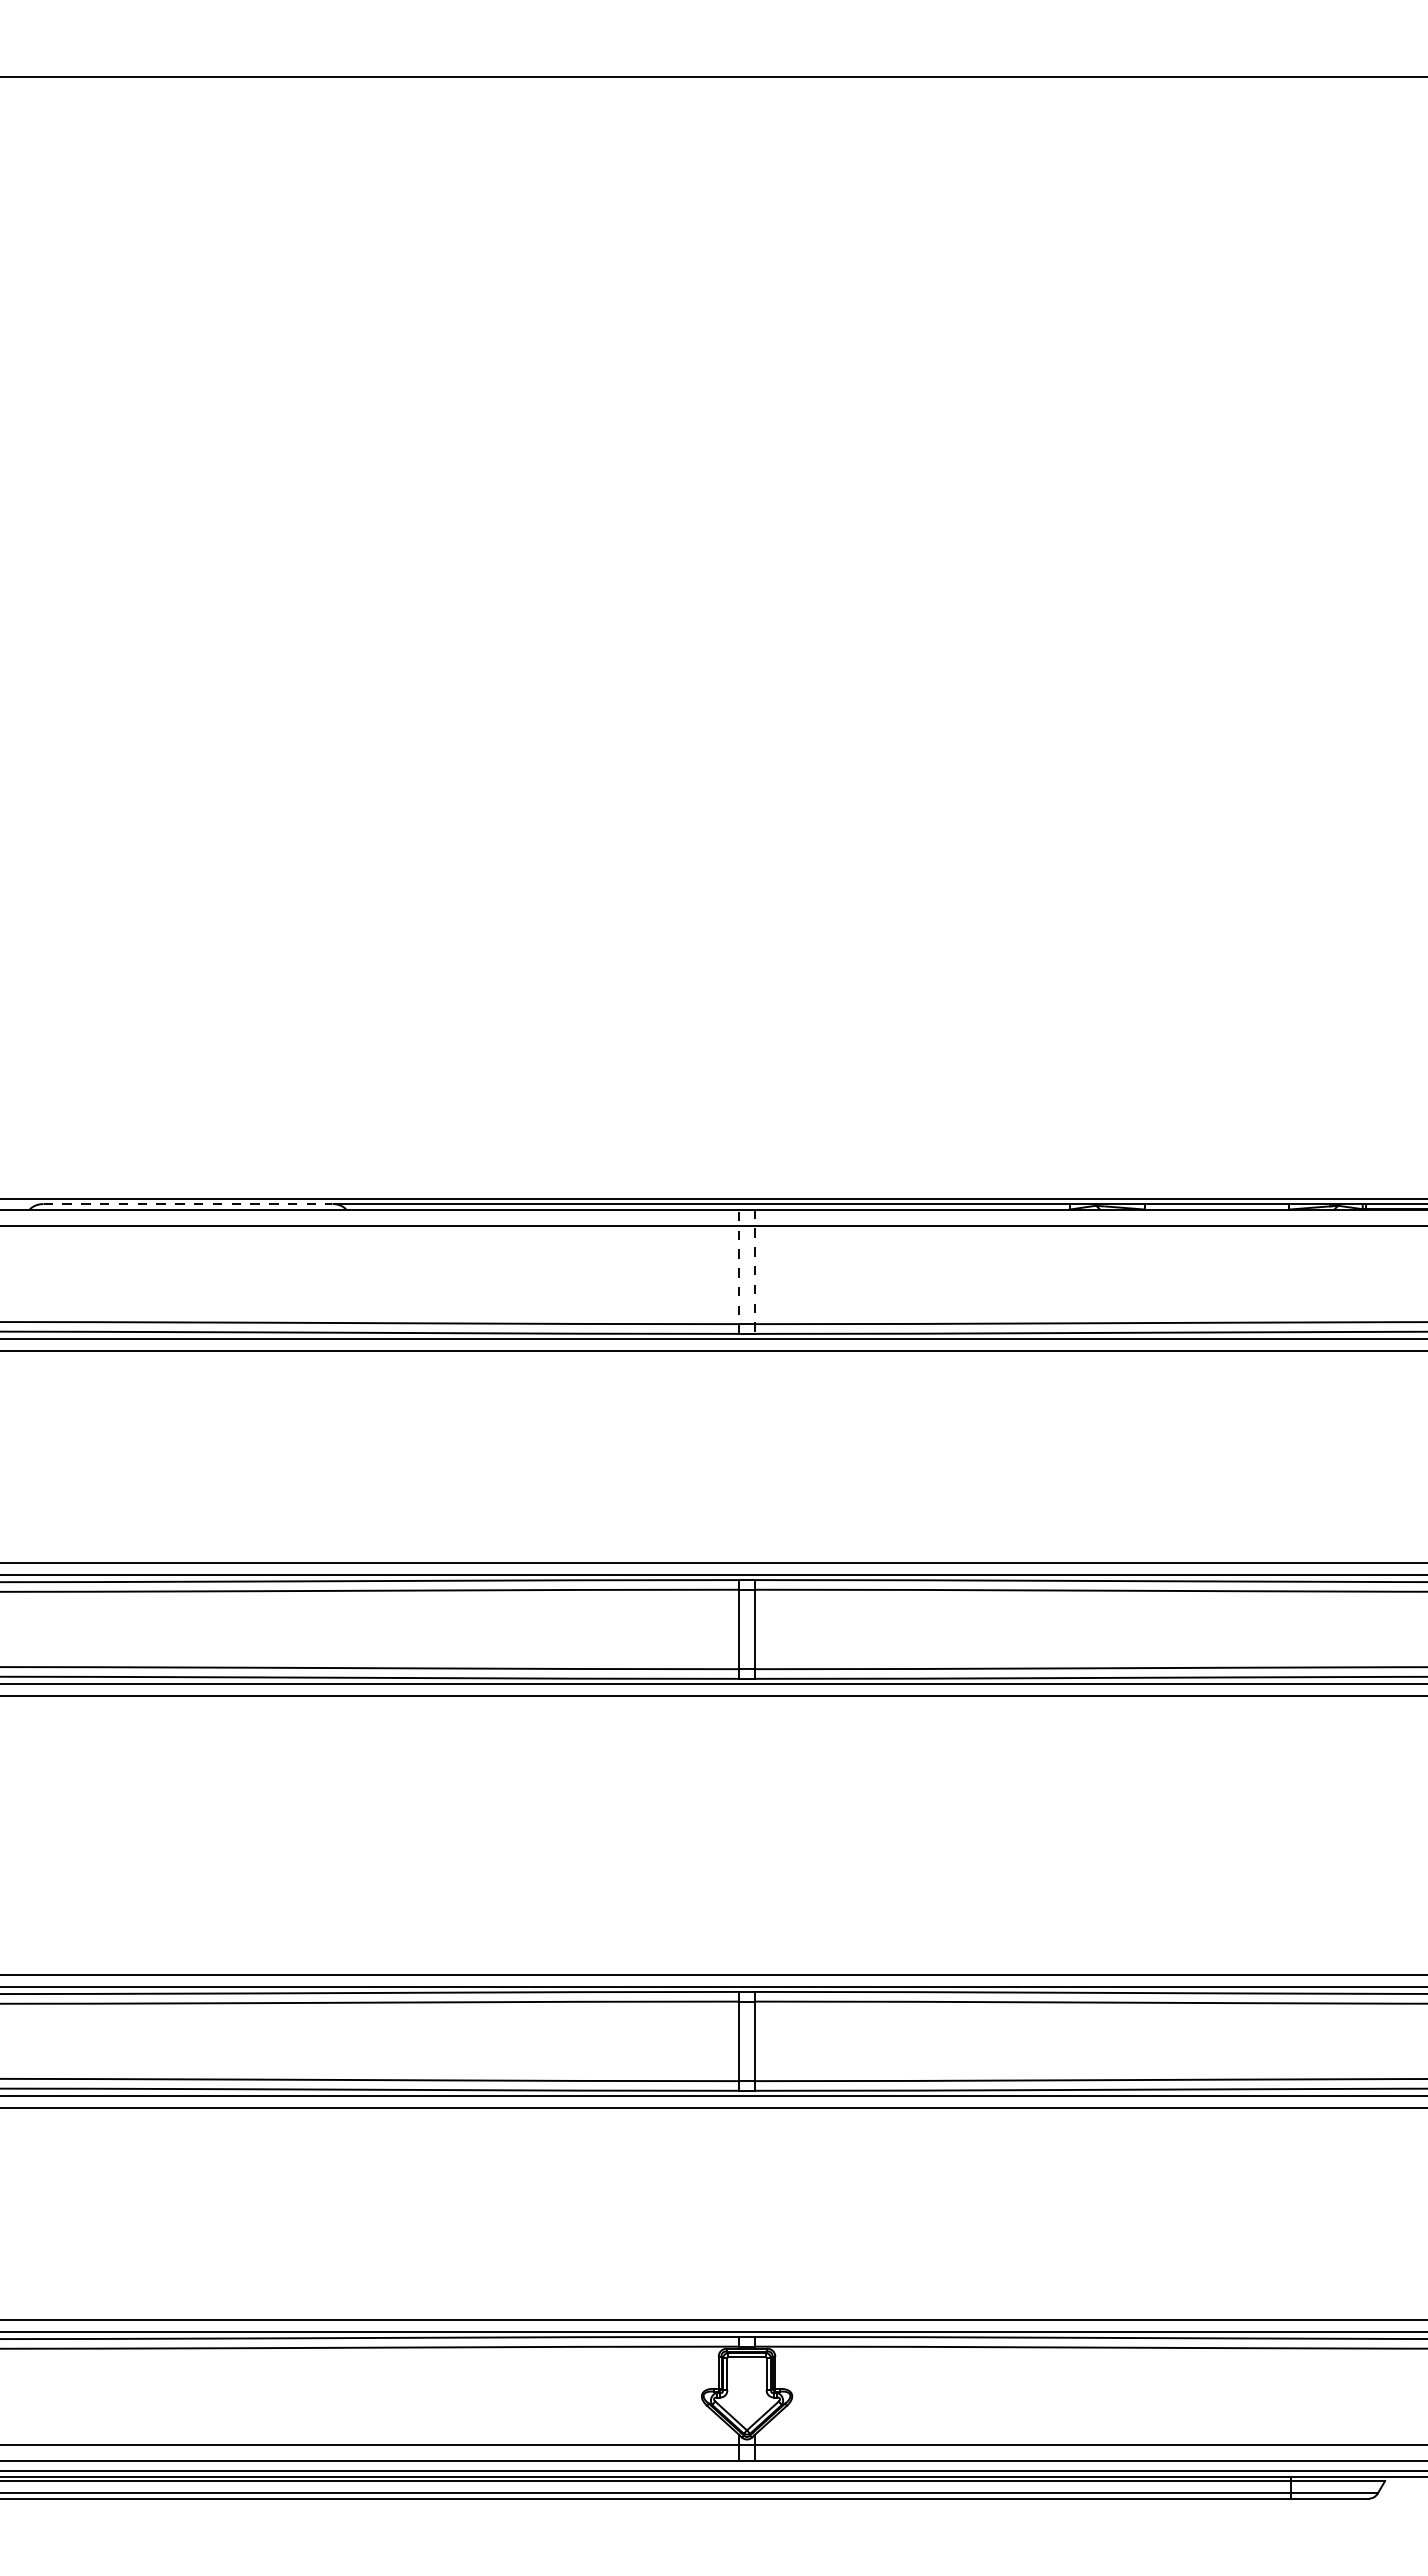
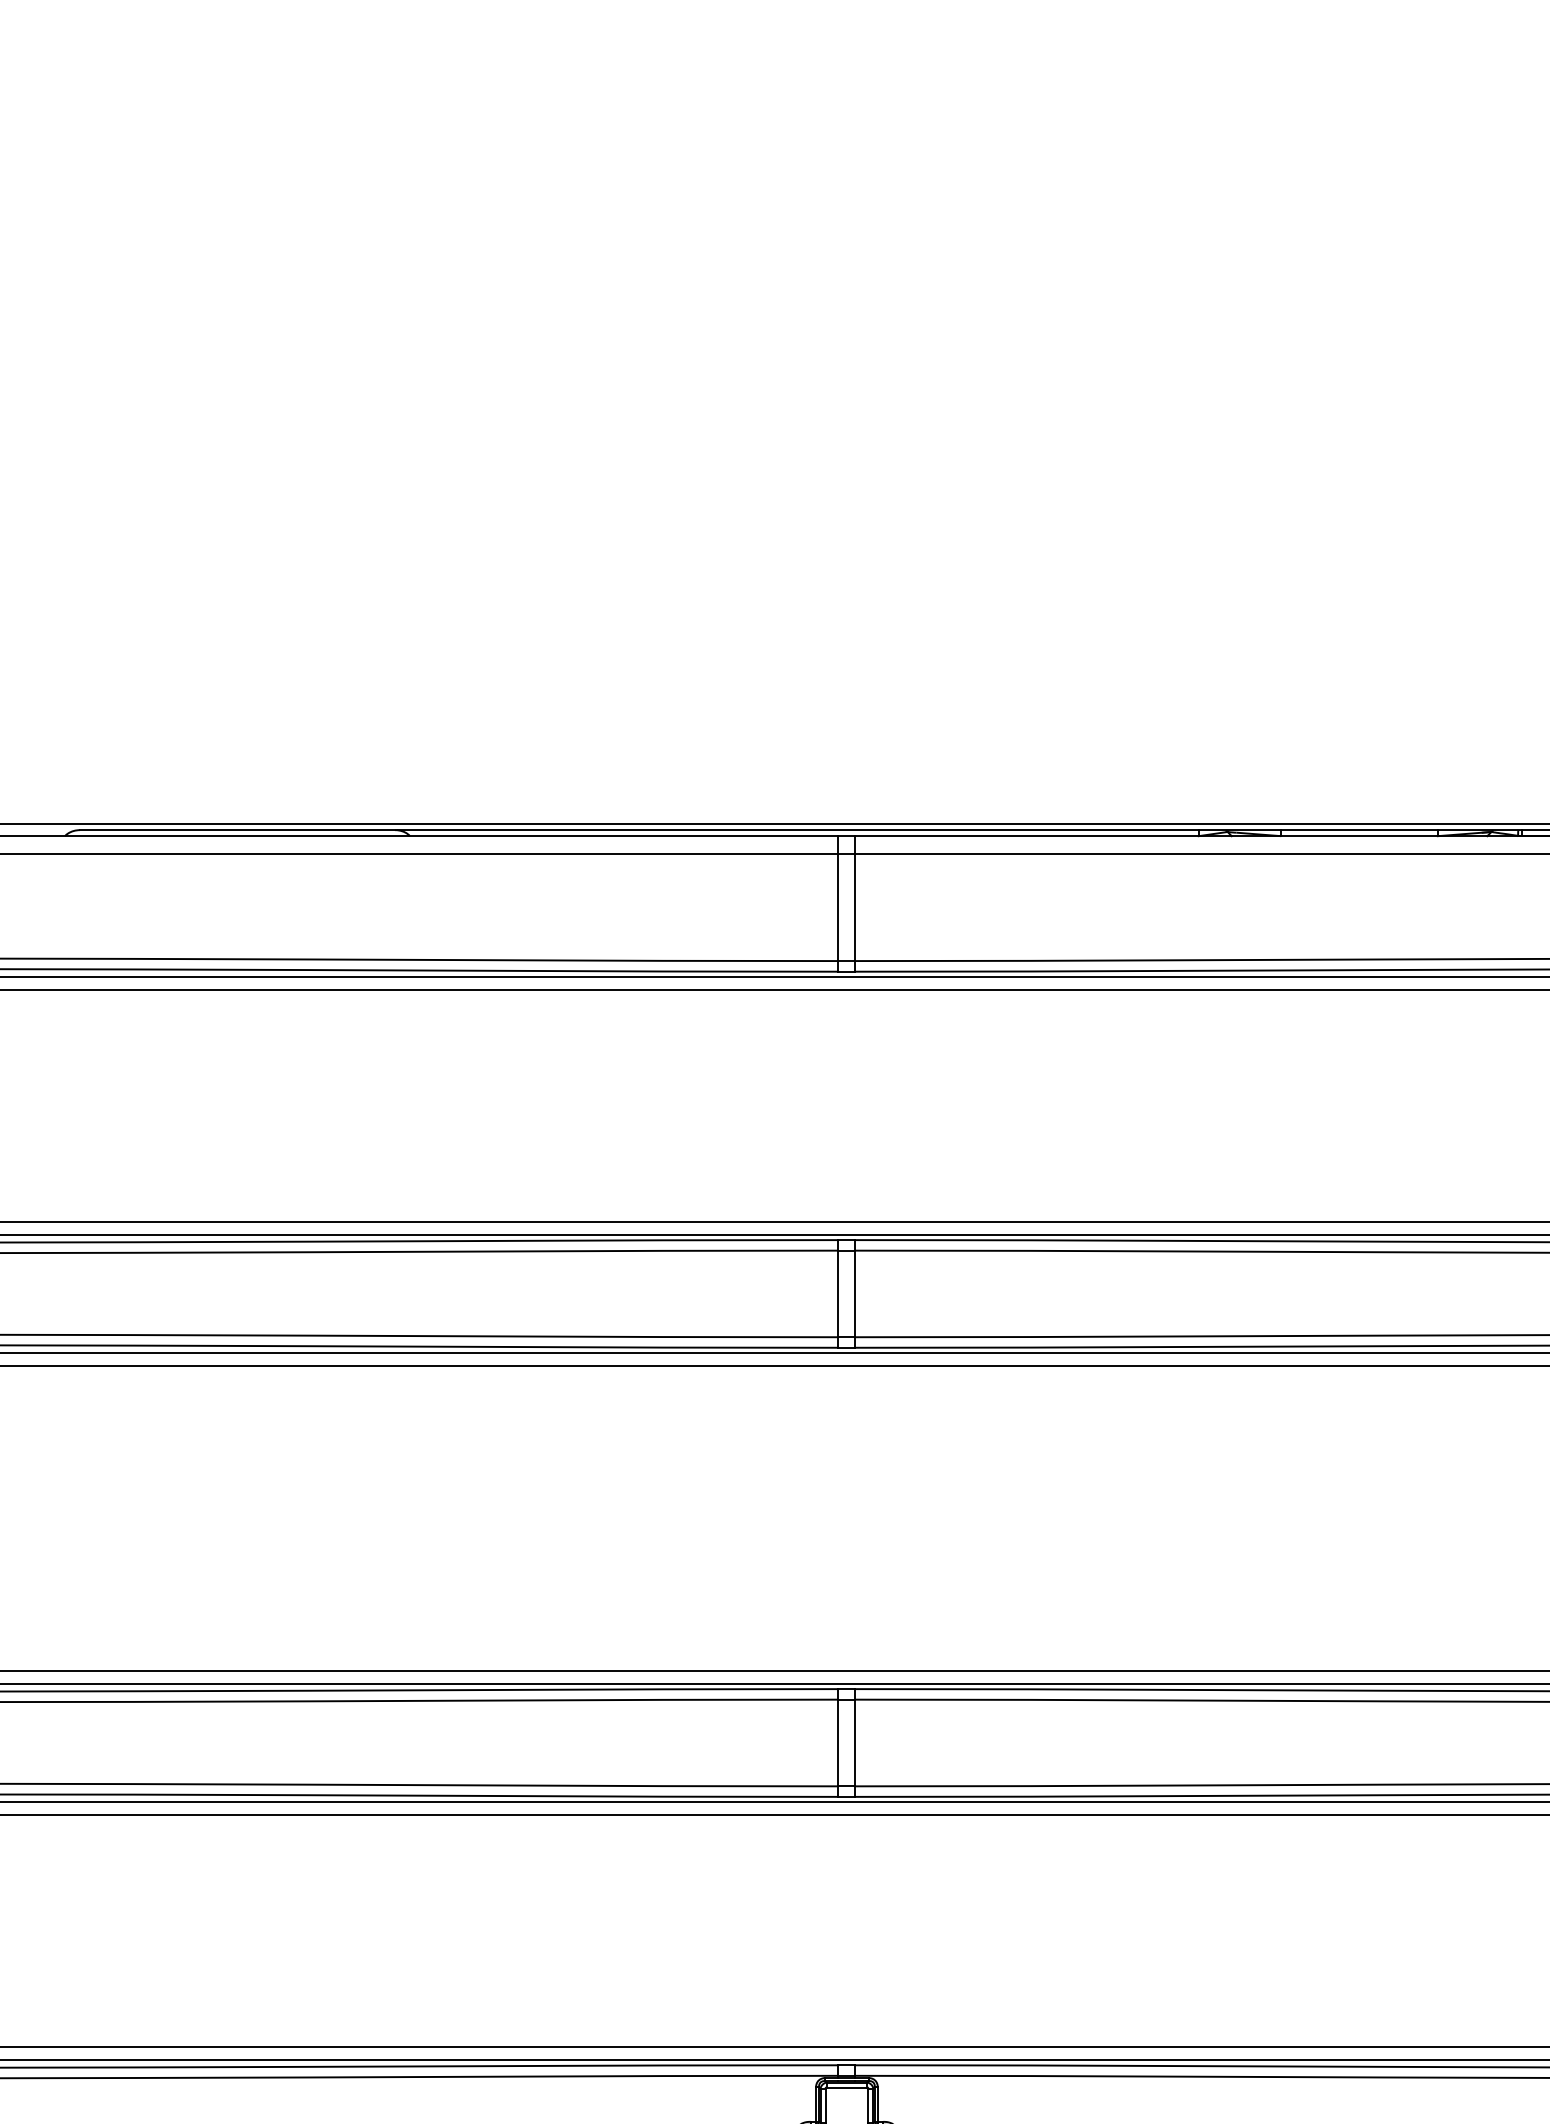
line: (188, 1204) -> (238, 830), dashed -> solid
line: (739, 1271) -> (838, 903), dashed -> solid
line: (754, 1272) -> (855, 904), dashed -> solid

